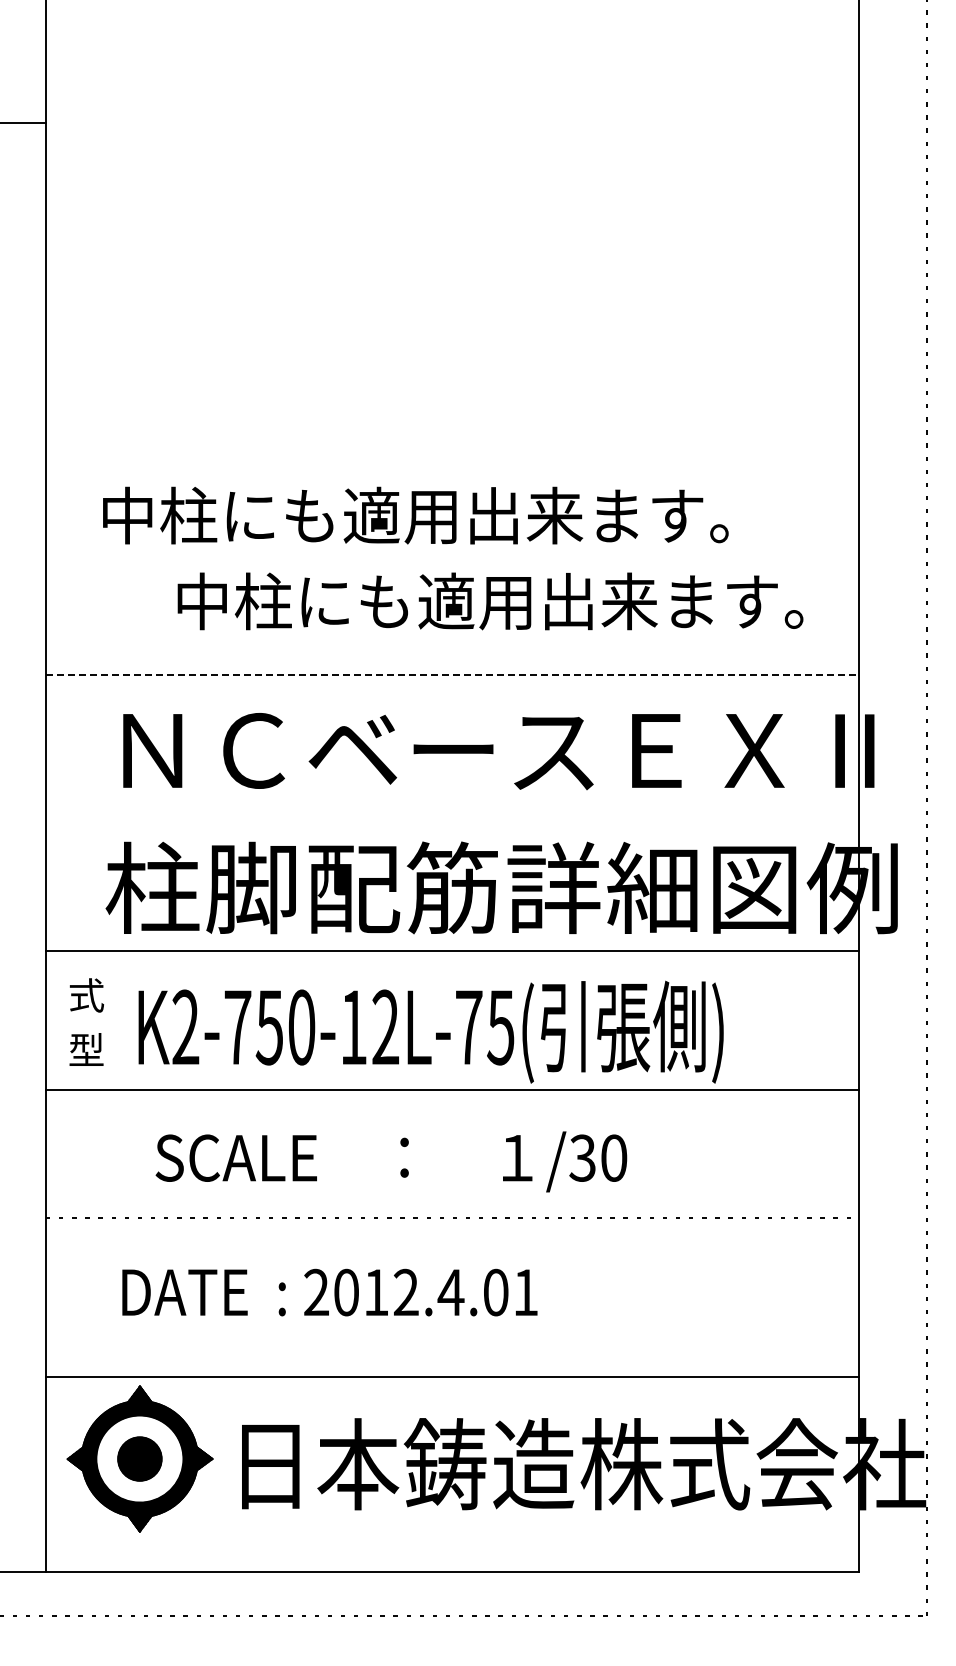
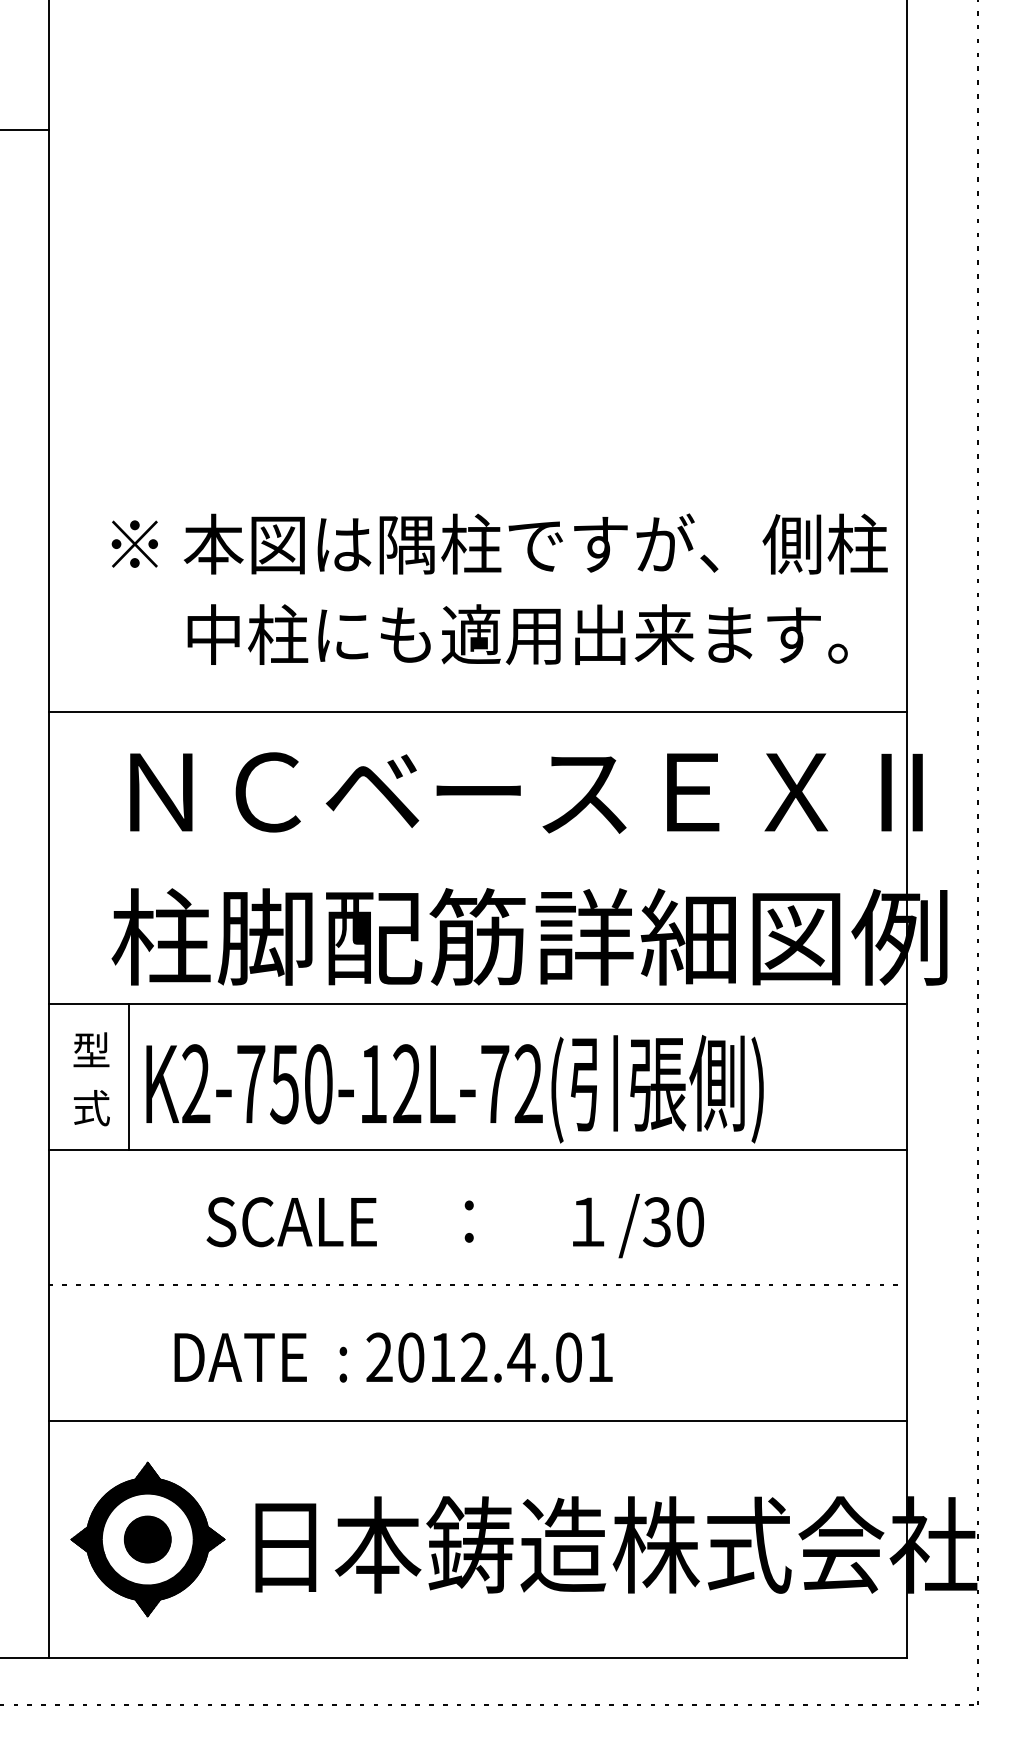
text: (472, 515) -> (498, 544), 中柱にも適用出来ます。 -> ※ 本図は隅柱ですが、側柱
line: (452, 674) -> (477, 711), dashed -> solid
text: (86, 995) -> (91, 1050), 式 -> 型
line: (122, 1020) -> (129, 1076), added
text: (500, 1027) -> (528, 1084), K2-750-12L-75( -> K2-750-12L-72(
text: (86, 1050) -> (91, 1108), 型 -> 式
text: (391, 1161) -> (455, 1225), moved
text: (329, 1292) -> (393, 1357), moved
line: (452, 1377) -> (477, 1420), moved

